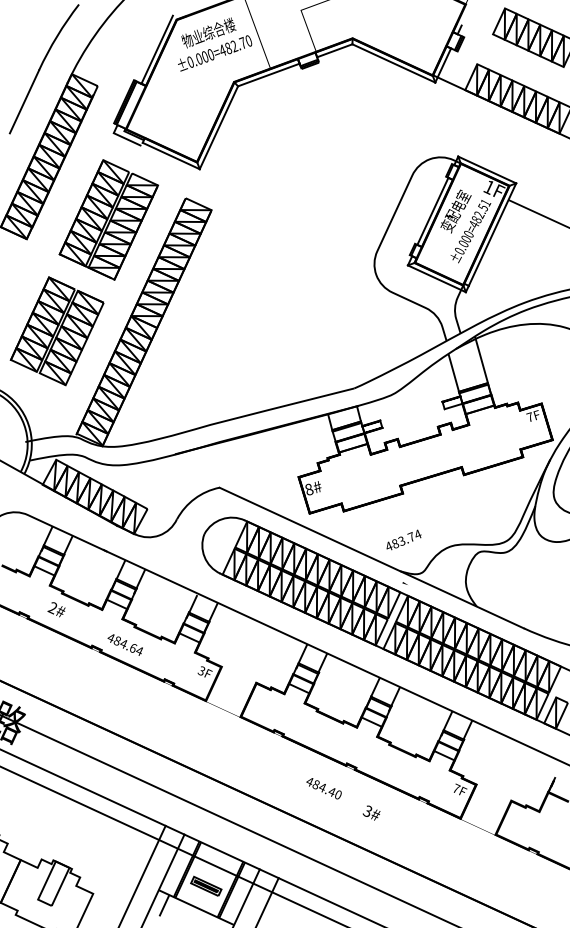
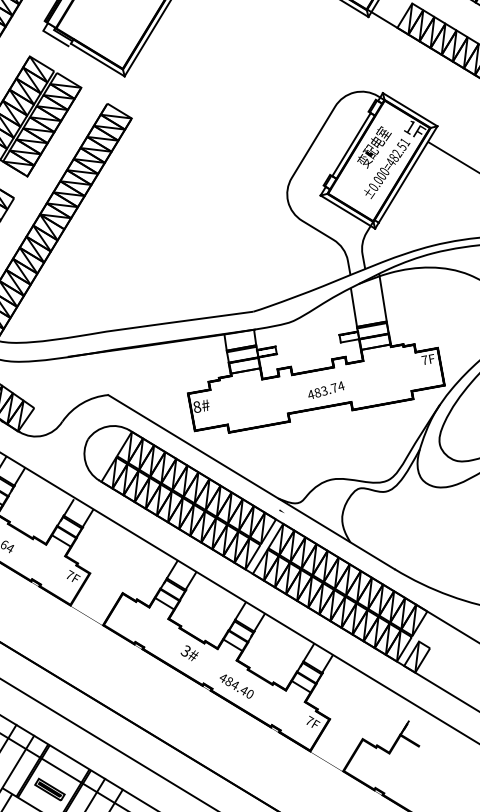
text: (403, 539) -> (326, 389), moved
text: (201, 670) -> (69, 574), 3F -> 7F
text: (323, 788) -> (236, 686), moved
text: (371, 812) -> (189, 652), moved

